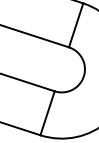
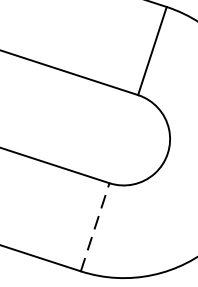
line: (47, 112) -> (94, 225), solid -> dashed

